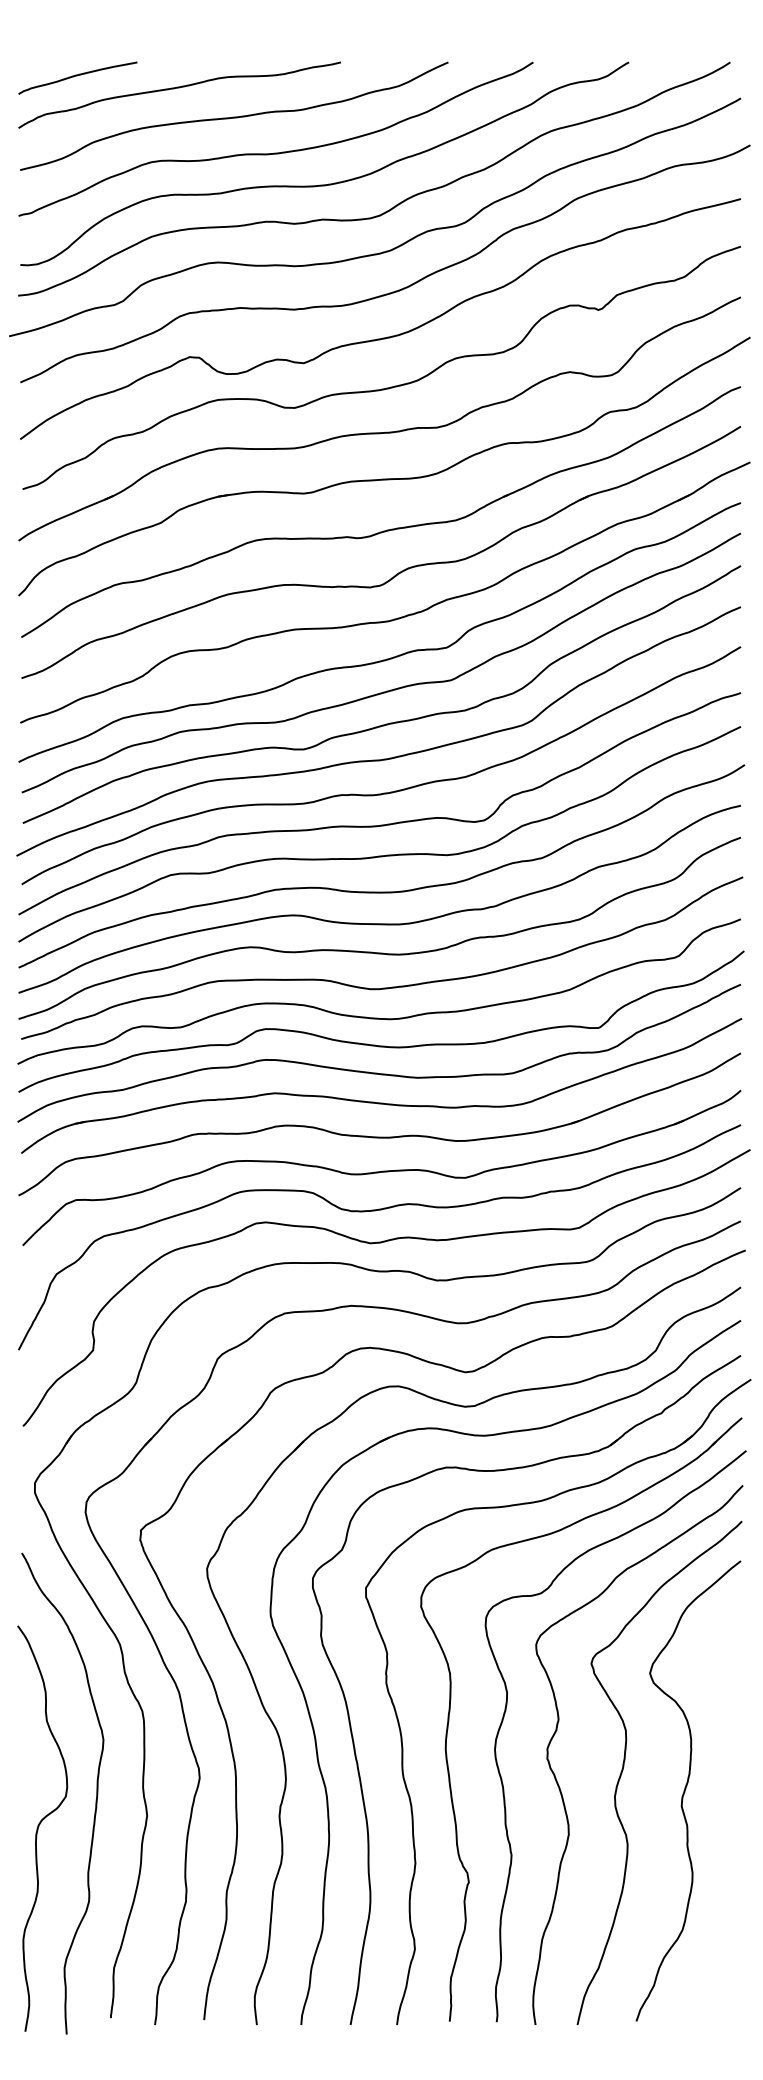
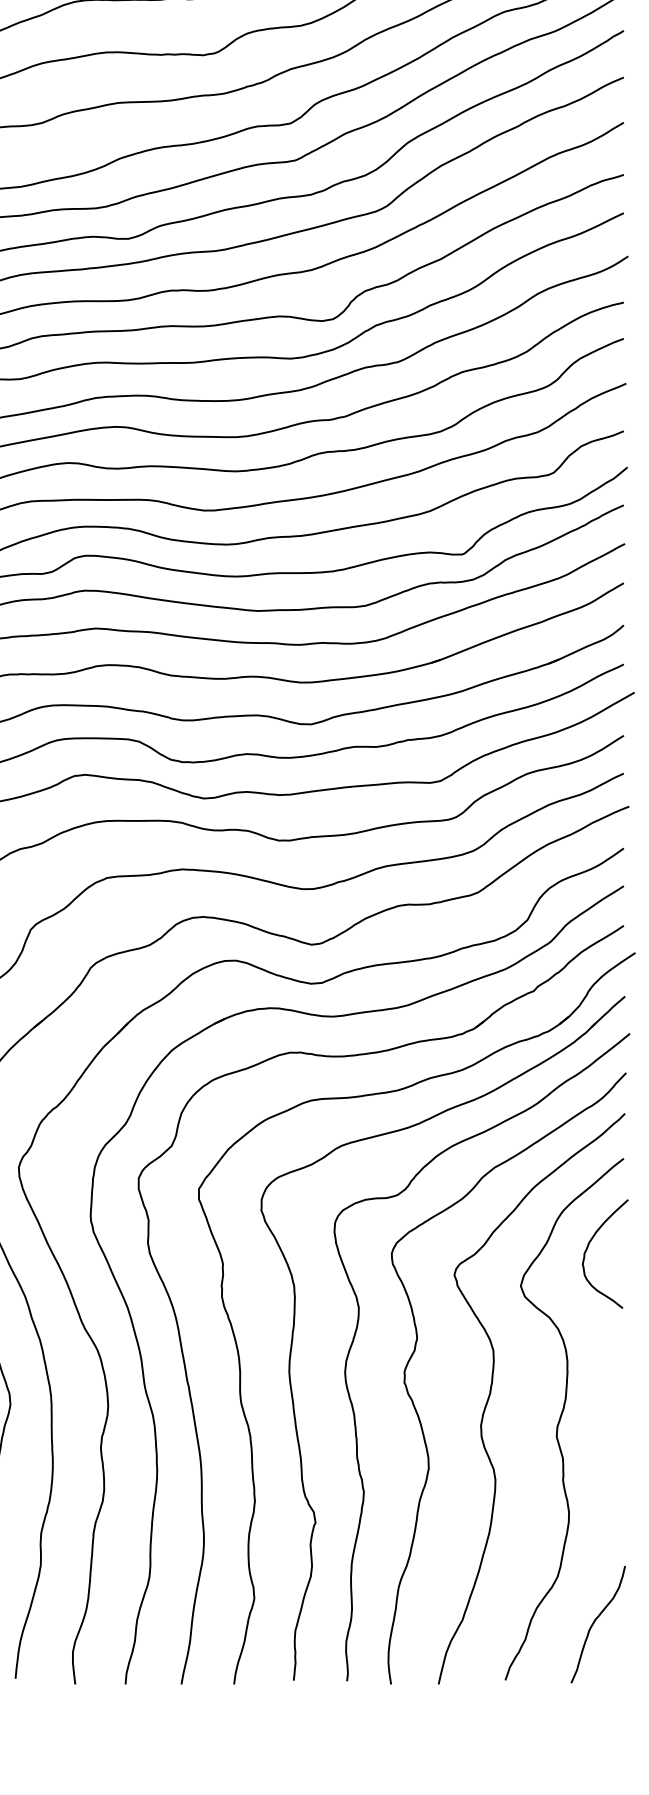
curve: (710, 1638) -> (589, 1246), added
curve: (715, 1970) -> (595, 1622), added

